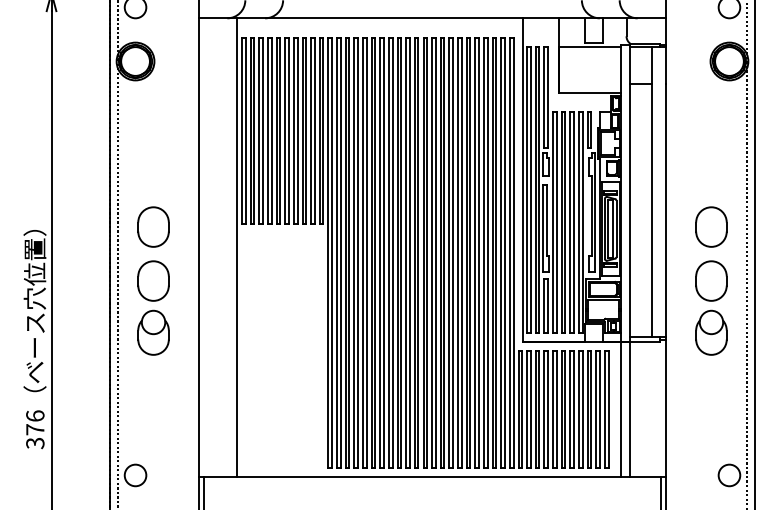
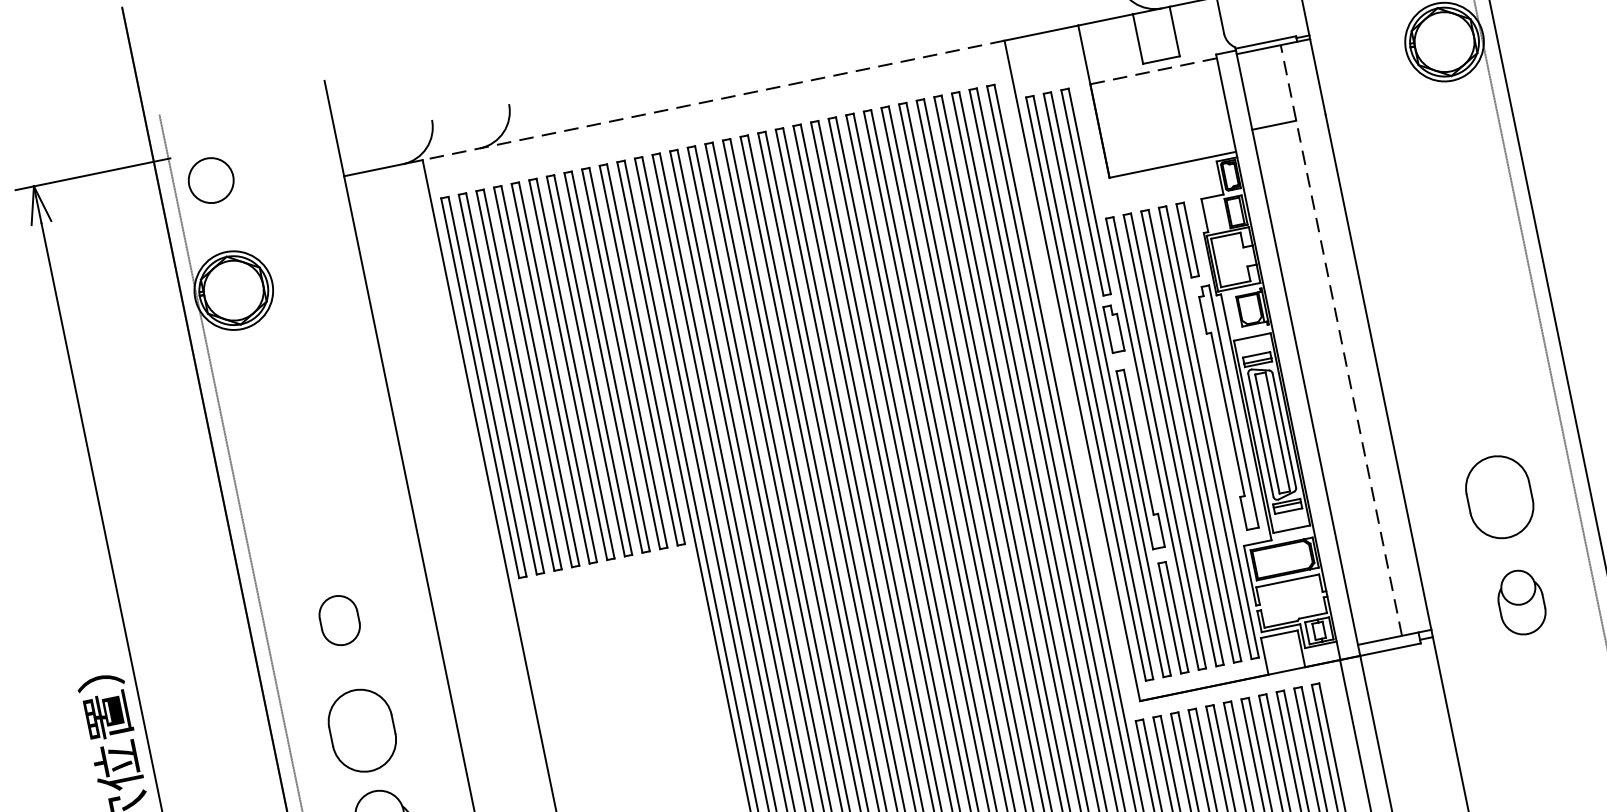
line: (379, 18) -> (713, 100), solid -> dashed
line: (589, 47) -> (1153, 72), solid -> dashed
line: (652, 192) -> (1342, 341), solid -> dashed
part: (153, 226) -> (339, 619), size x0.6
part: (711, 226) -> (1476, 385), removed
part: (711, 332) -> (1521, 602), size x0.7

